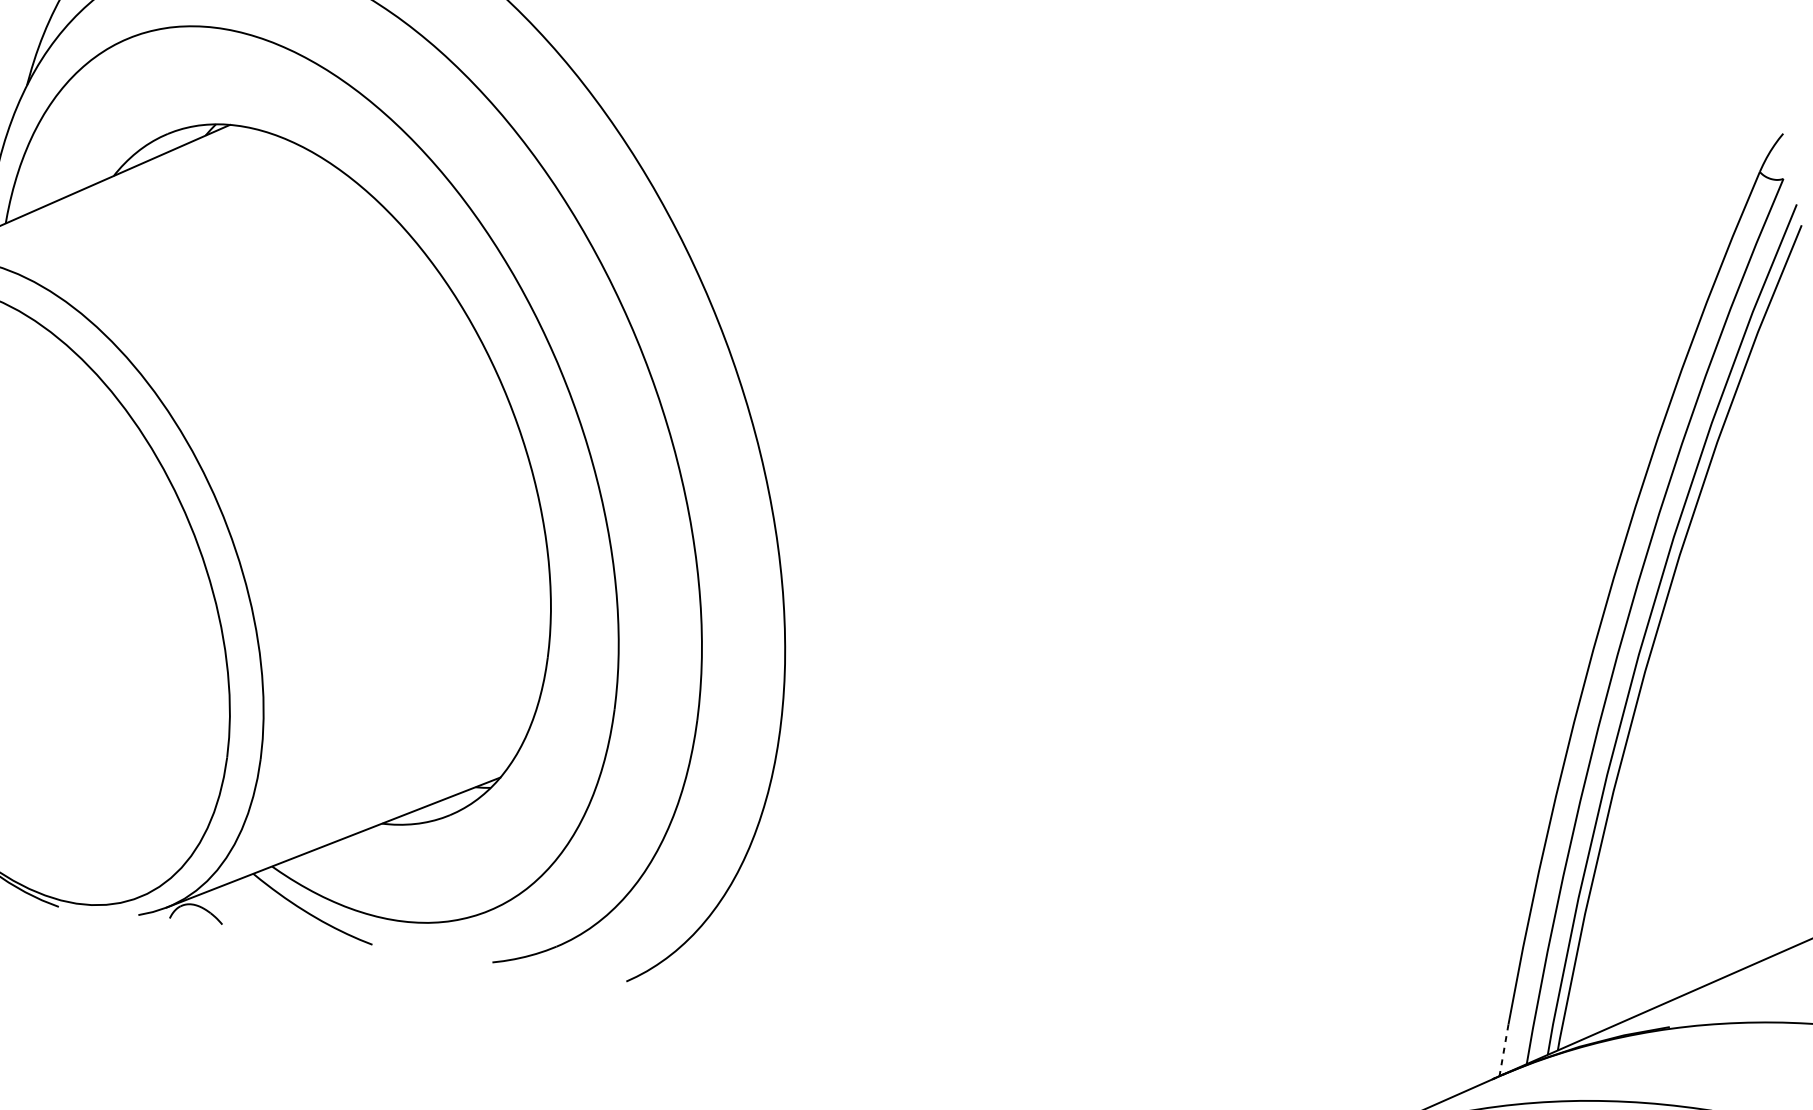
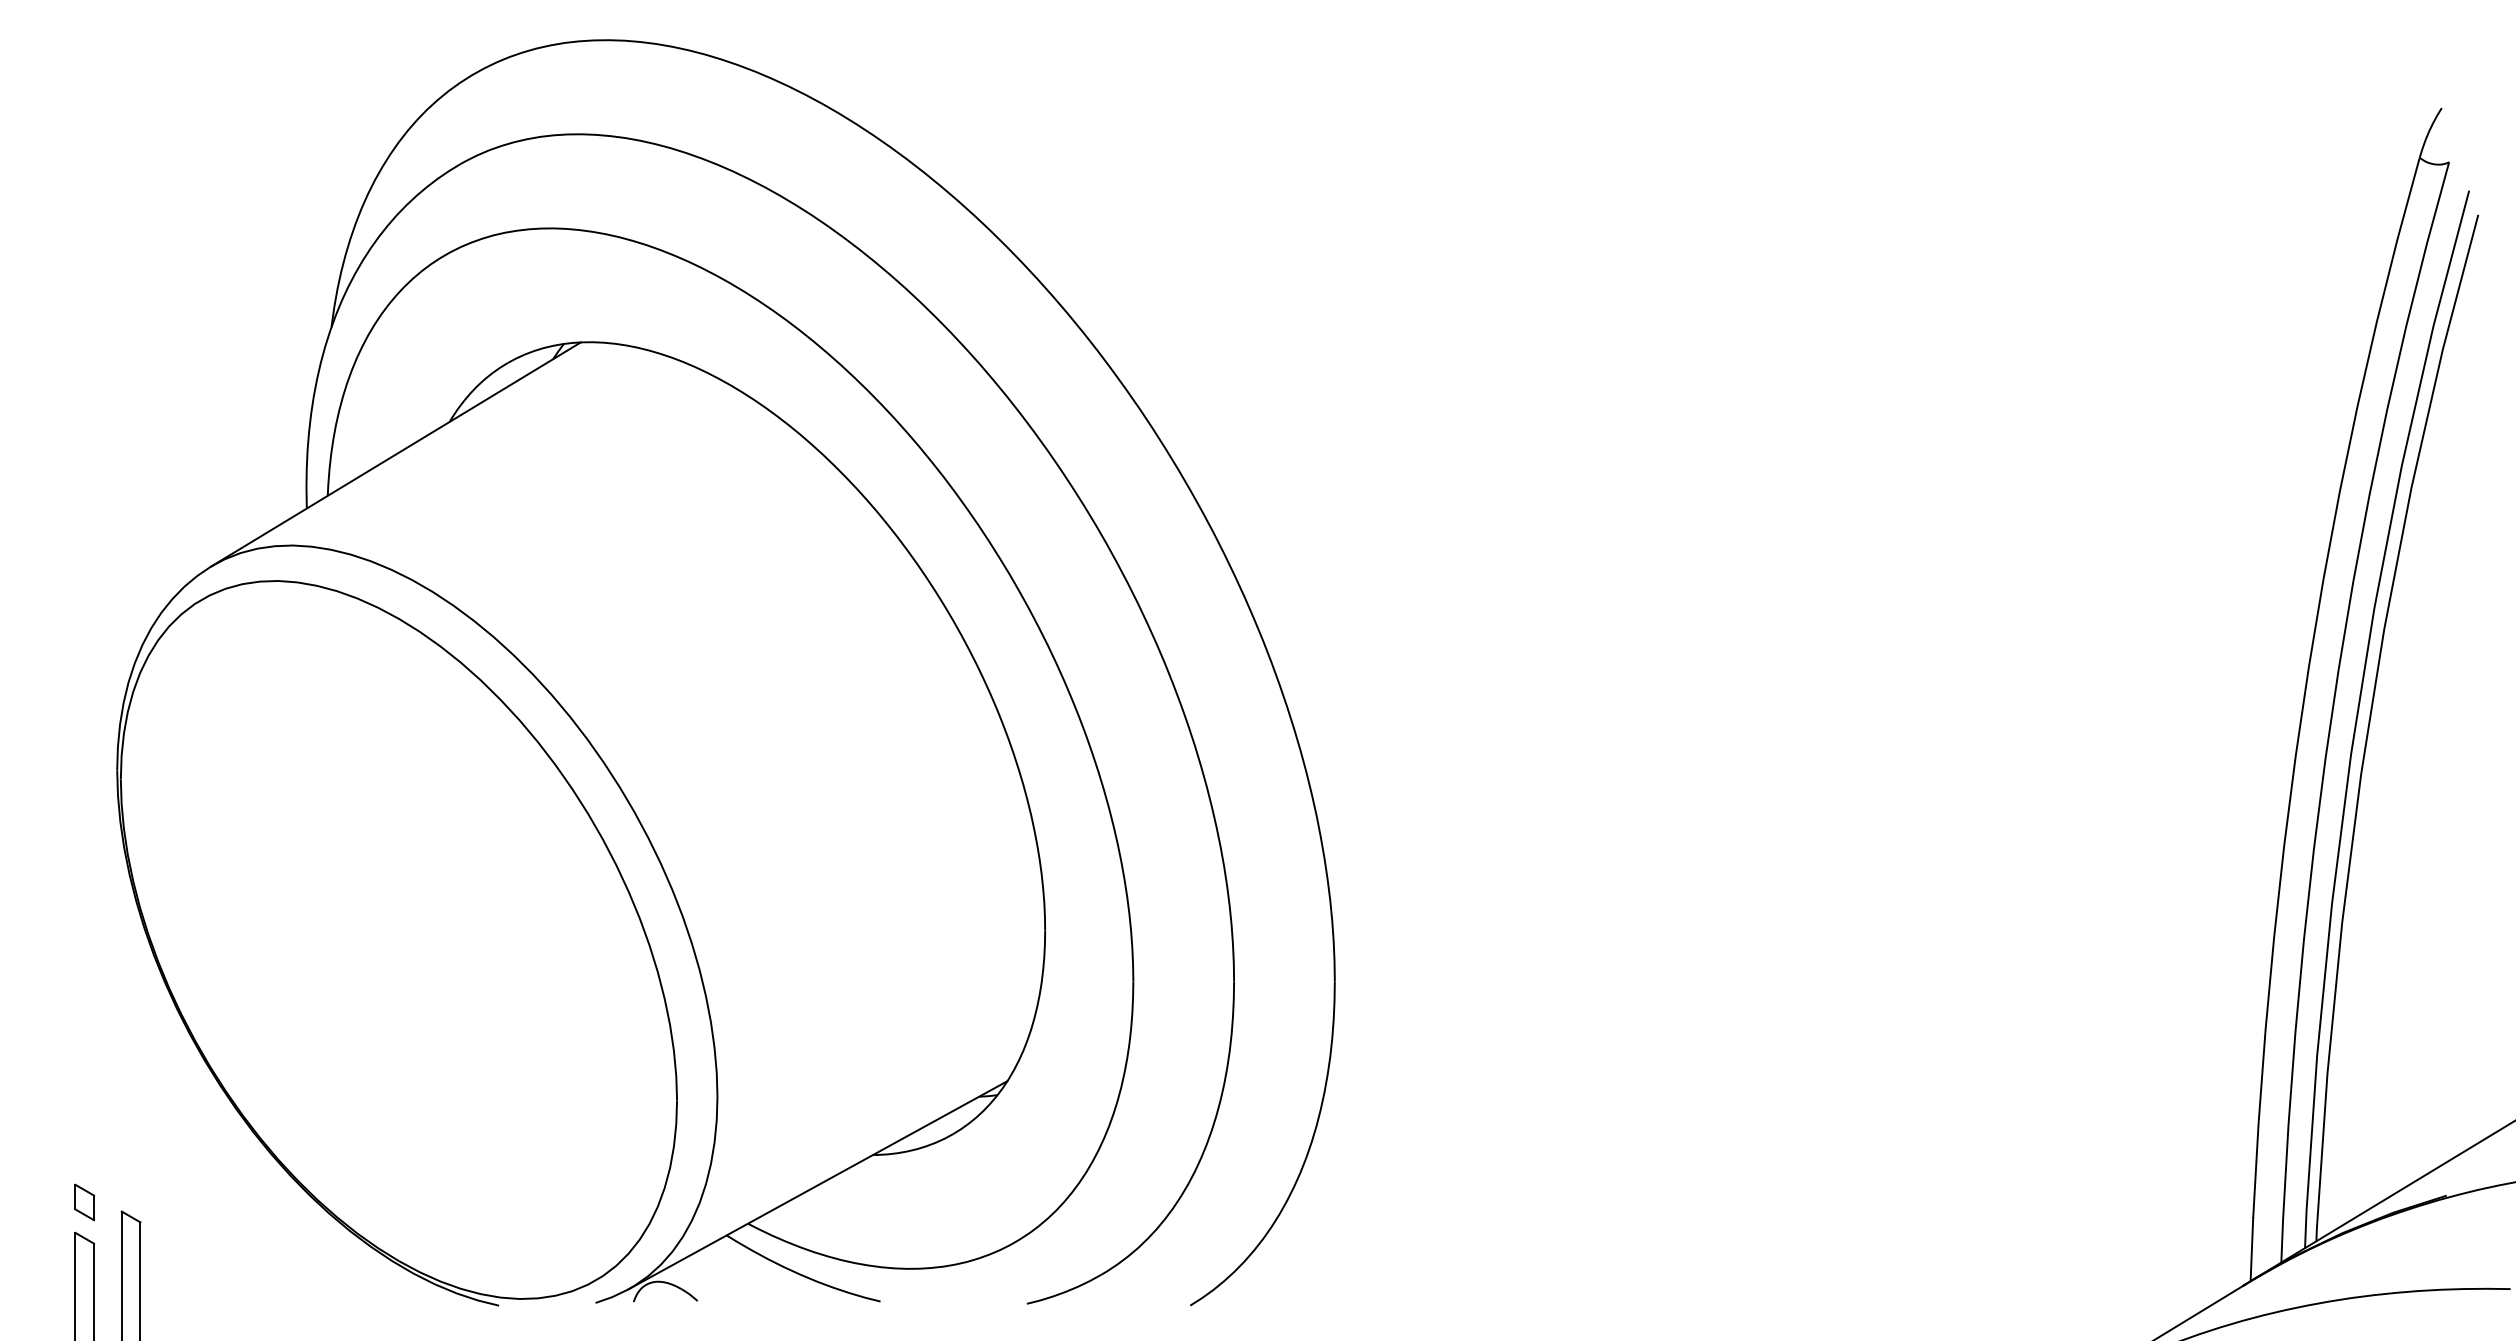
line: (1503, 1050) -> (2251, 1249), dashed -> solid

